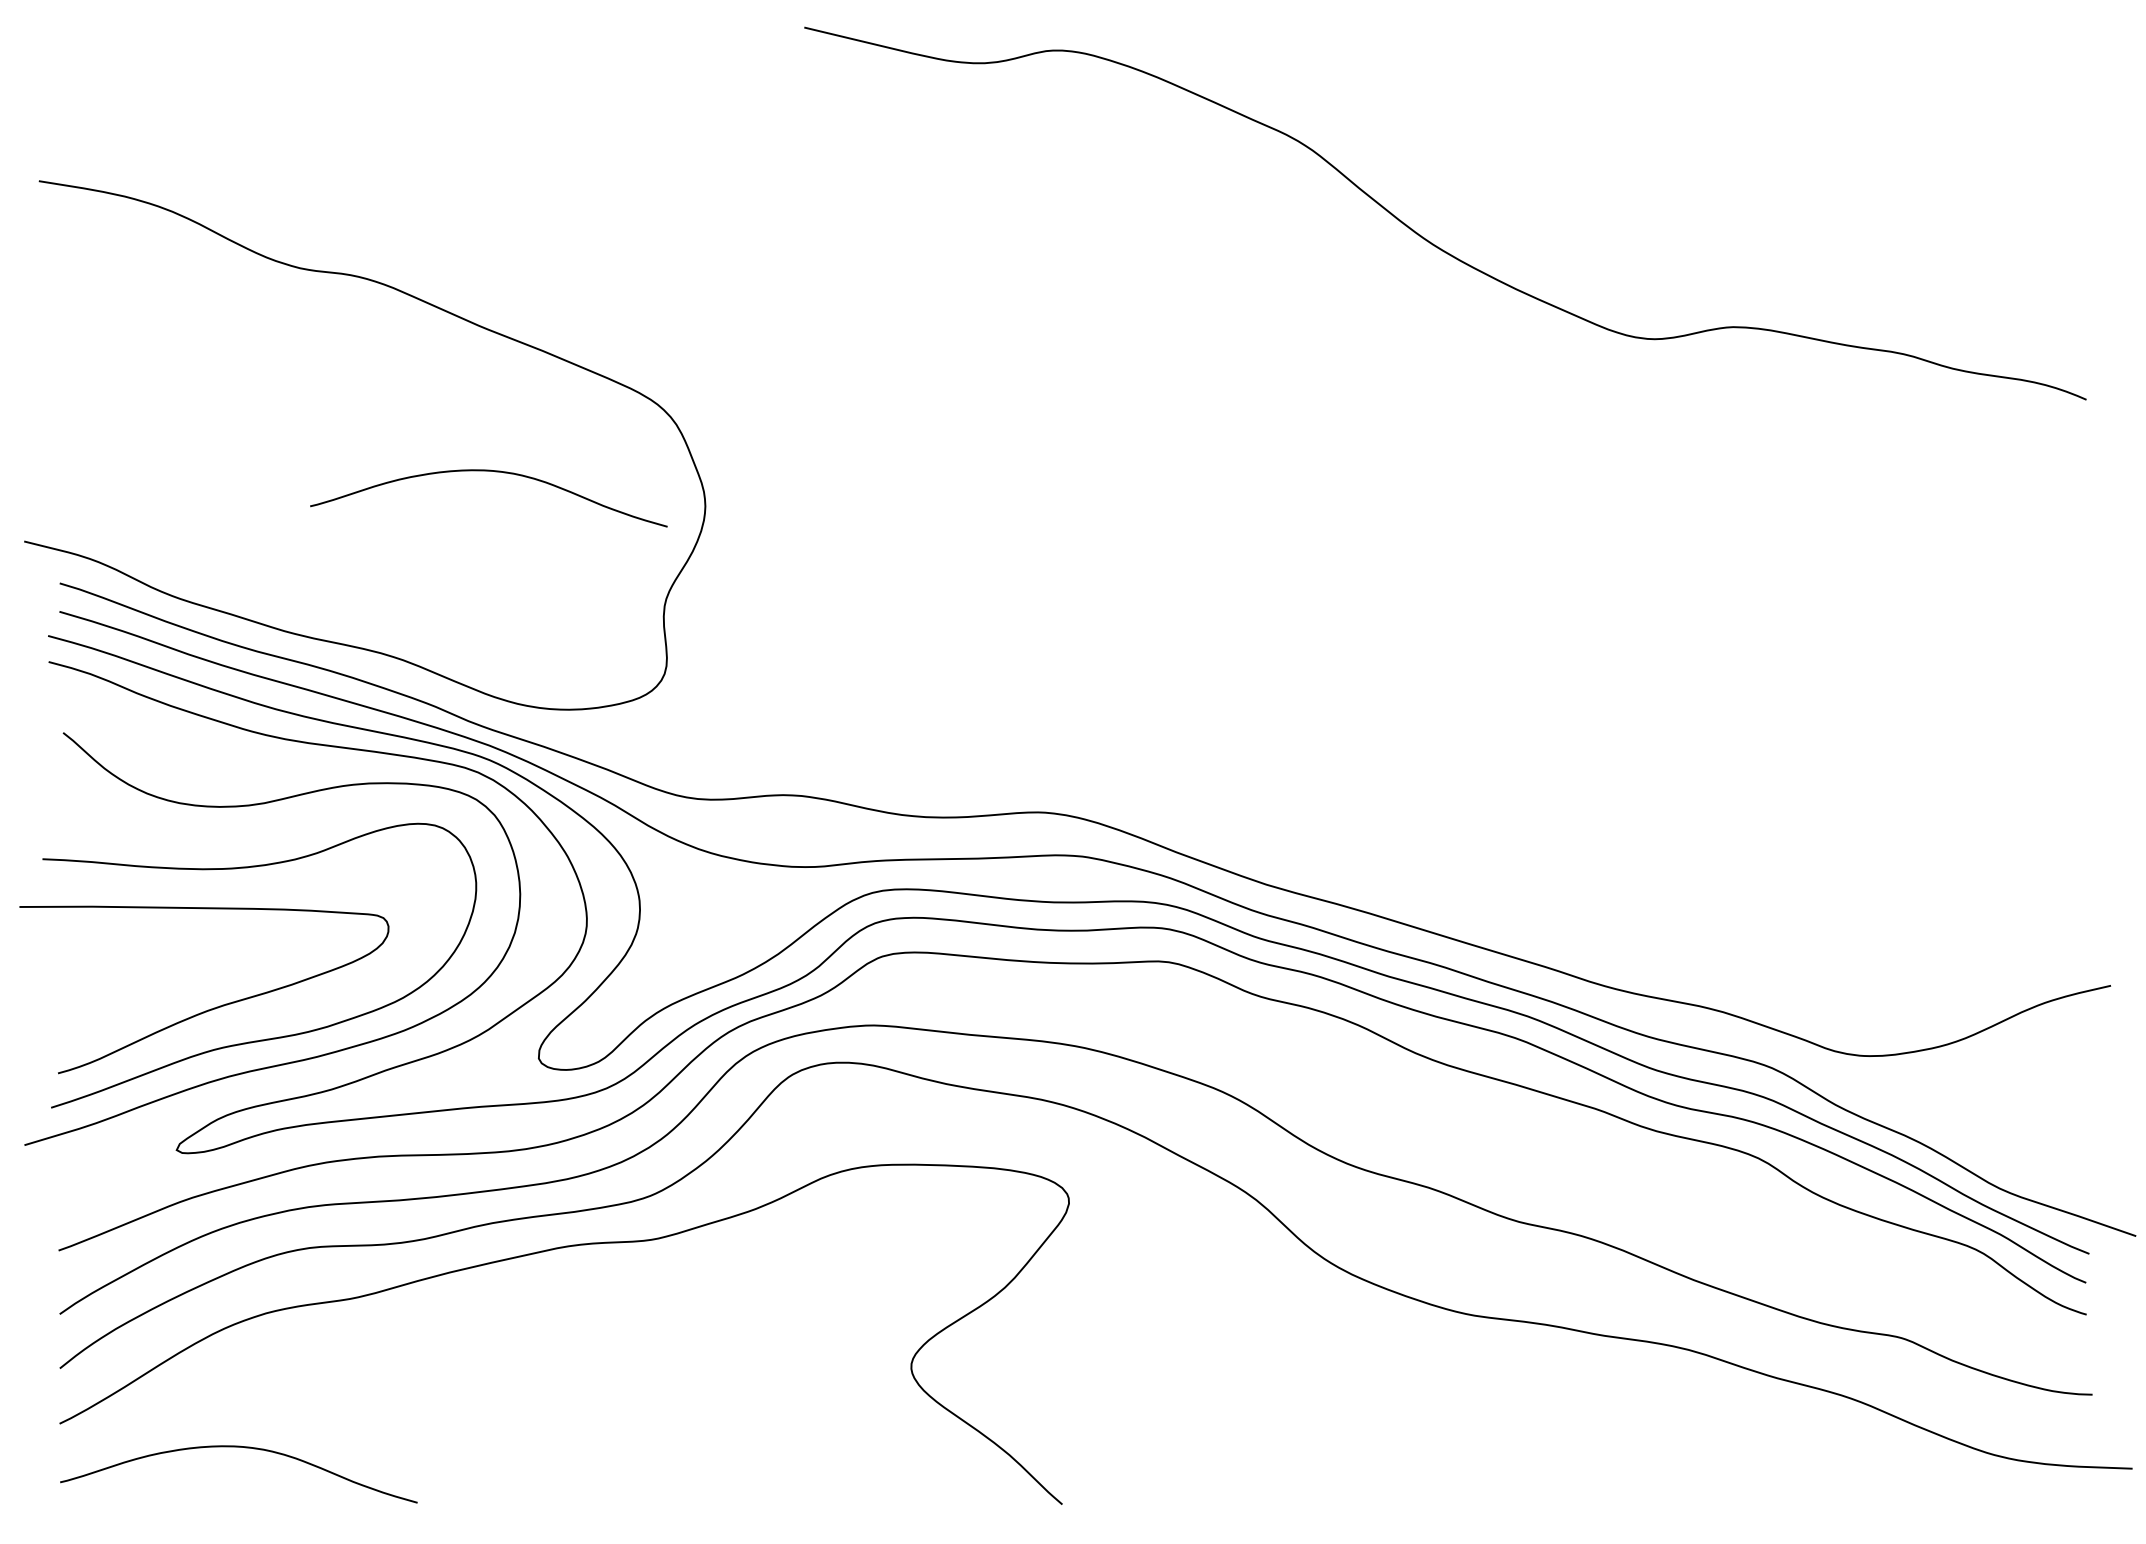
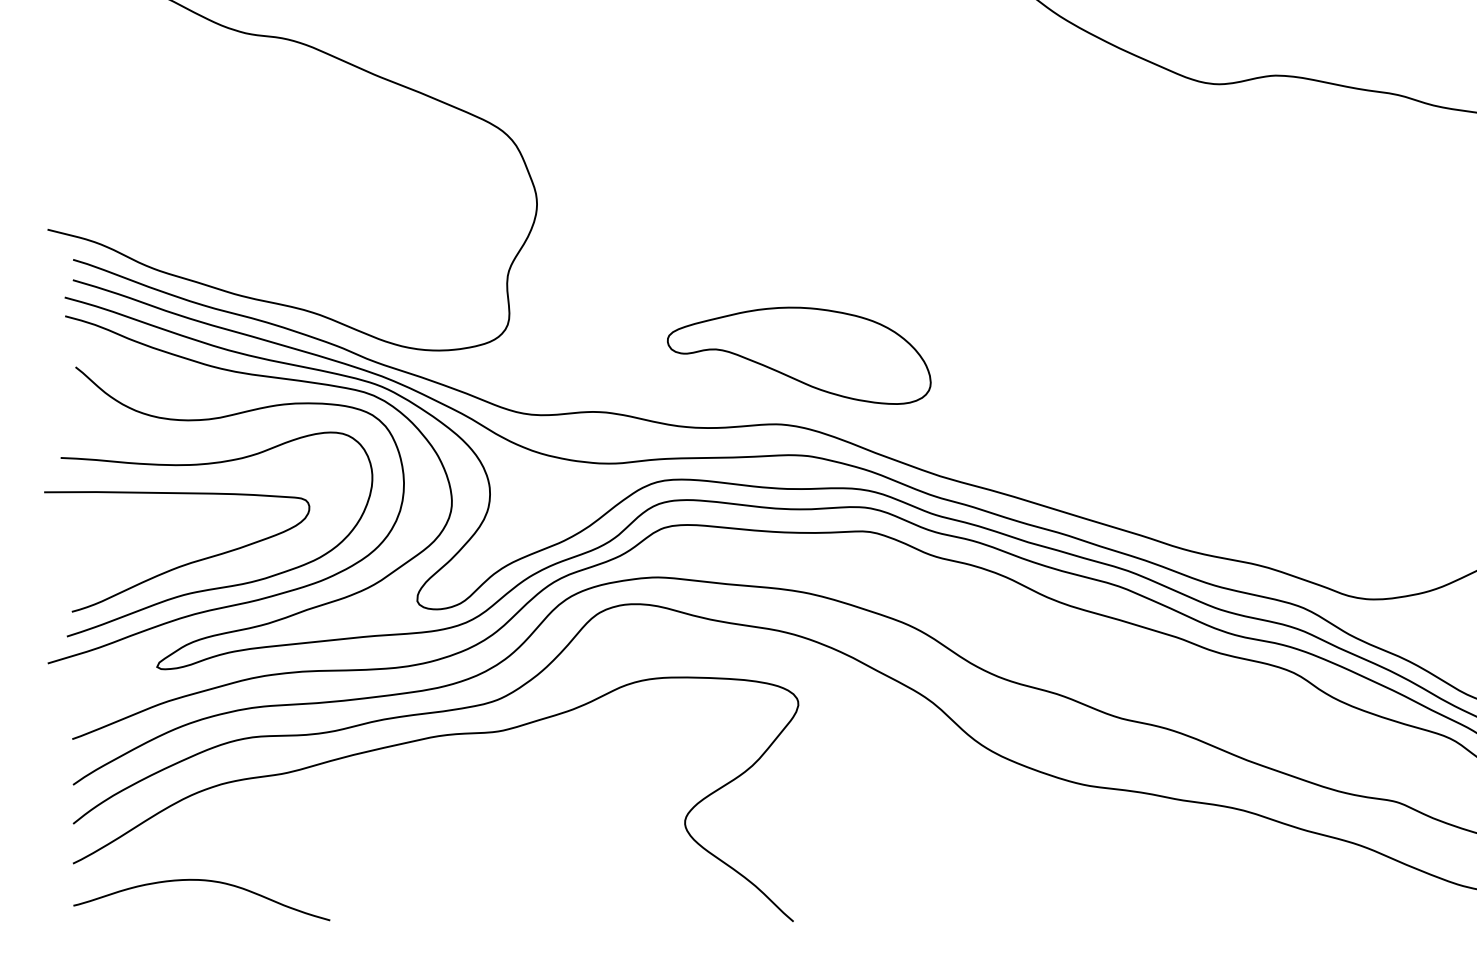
curve: (495, 472) -> (386, 180), removed
part: (1070, 717) -> (799, 356), added

